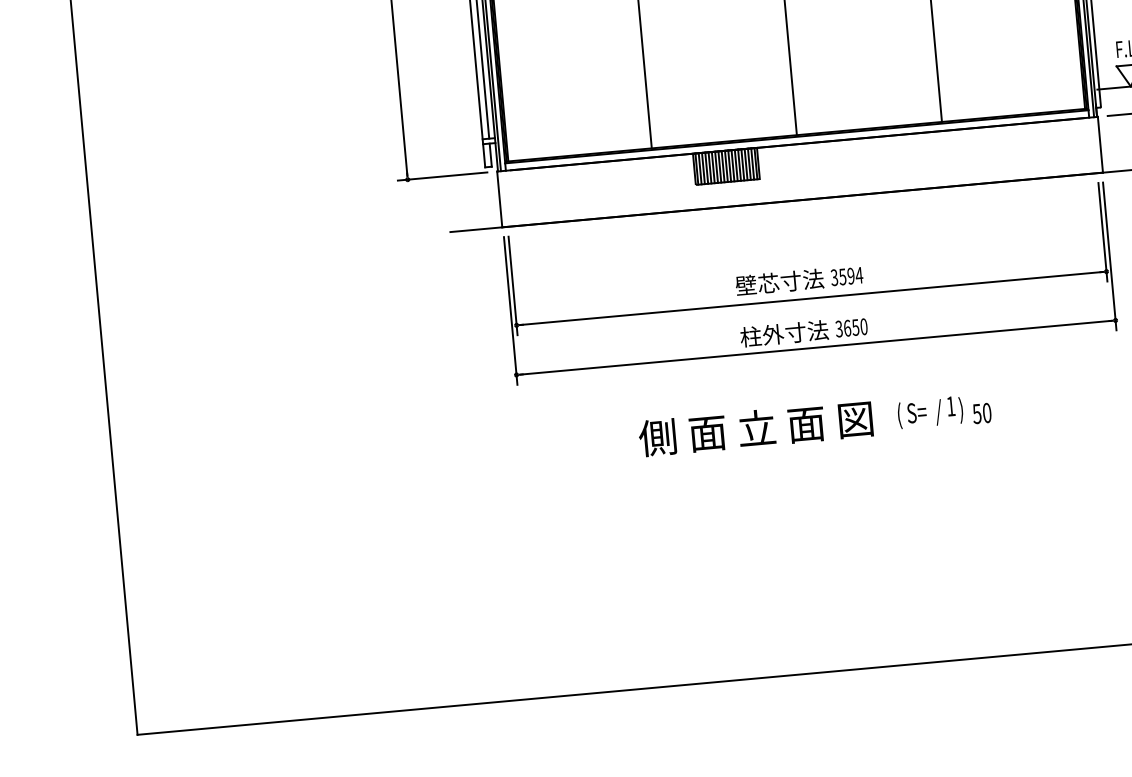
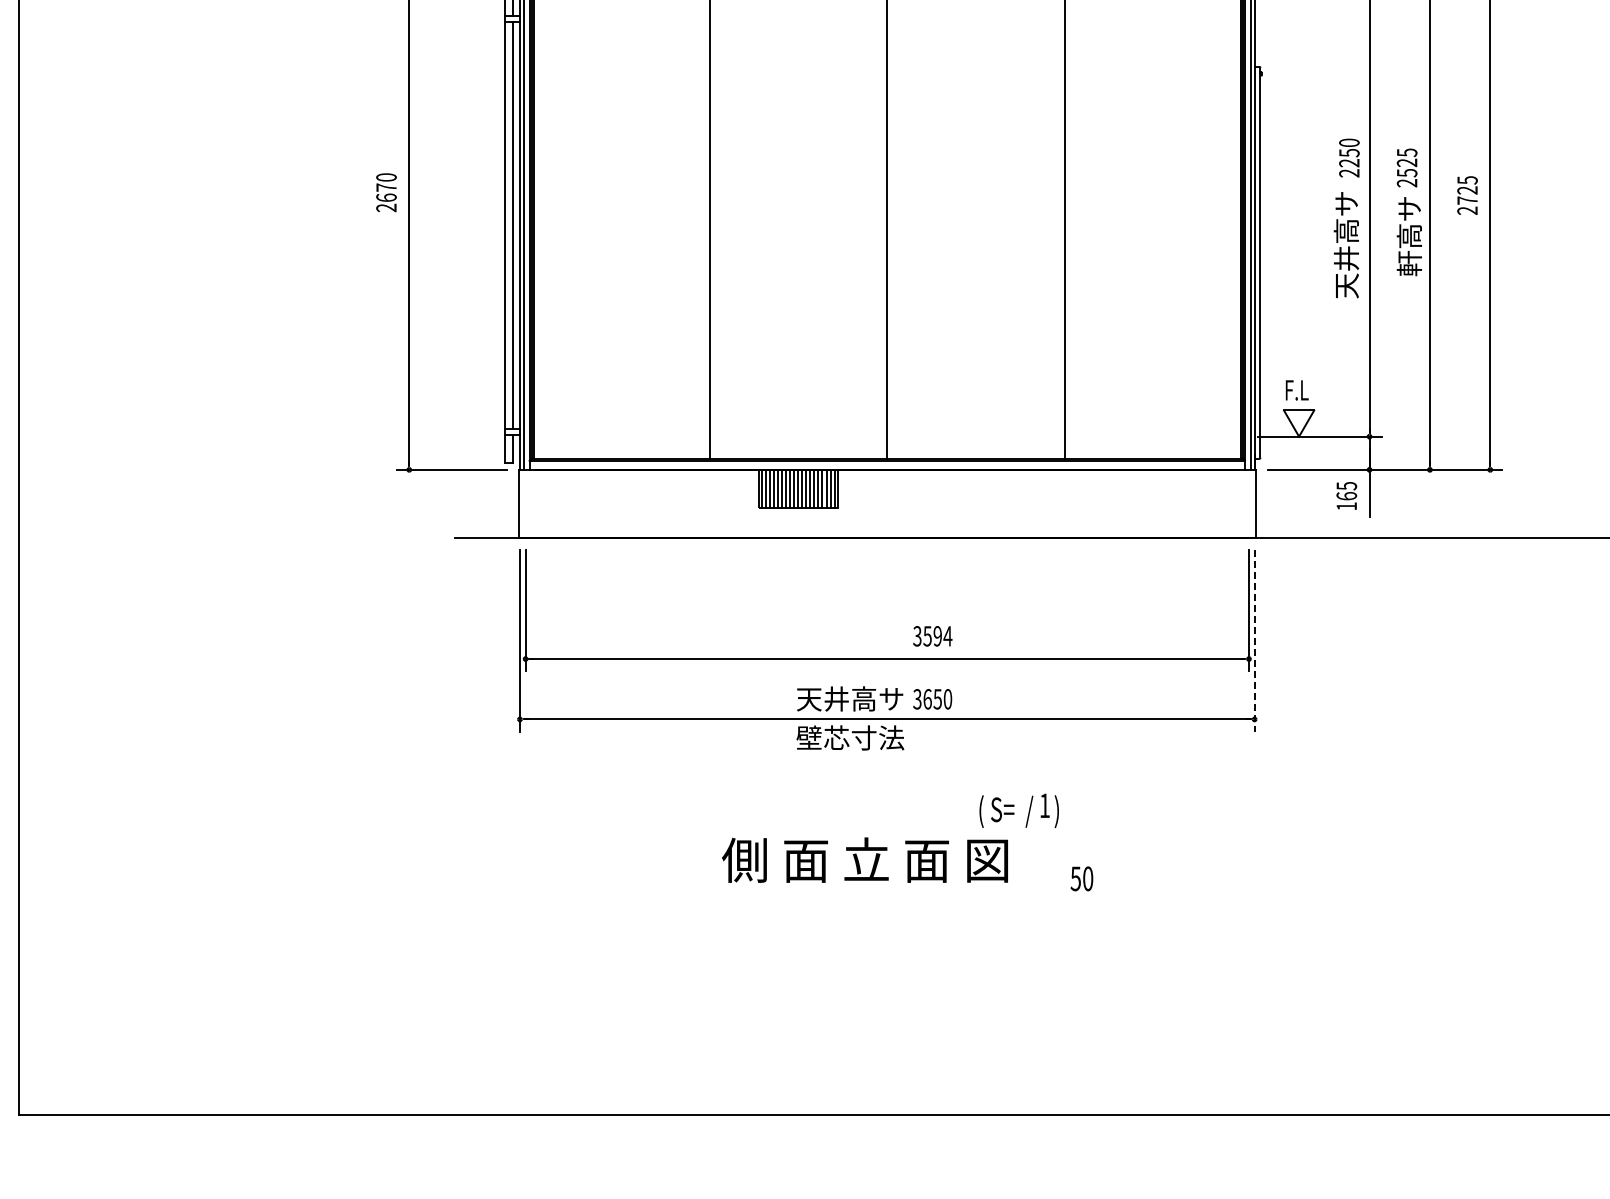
line: (1109, 256) -> (1254, 640), solid -> dashed
text: (779, 282) -> (850, 737), moved
text: (784, 333) -> (850, 698), 柱外寸法 -> 天井高サ
text: (981, 413) -> (1081, 878), moved
text: (755, 428) -> (864, 859), moved

